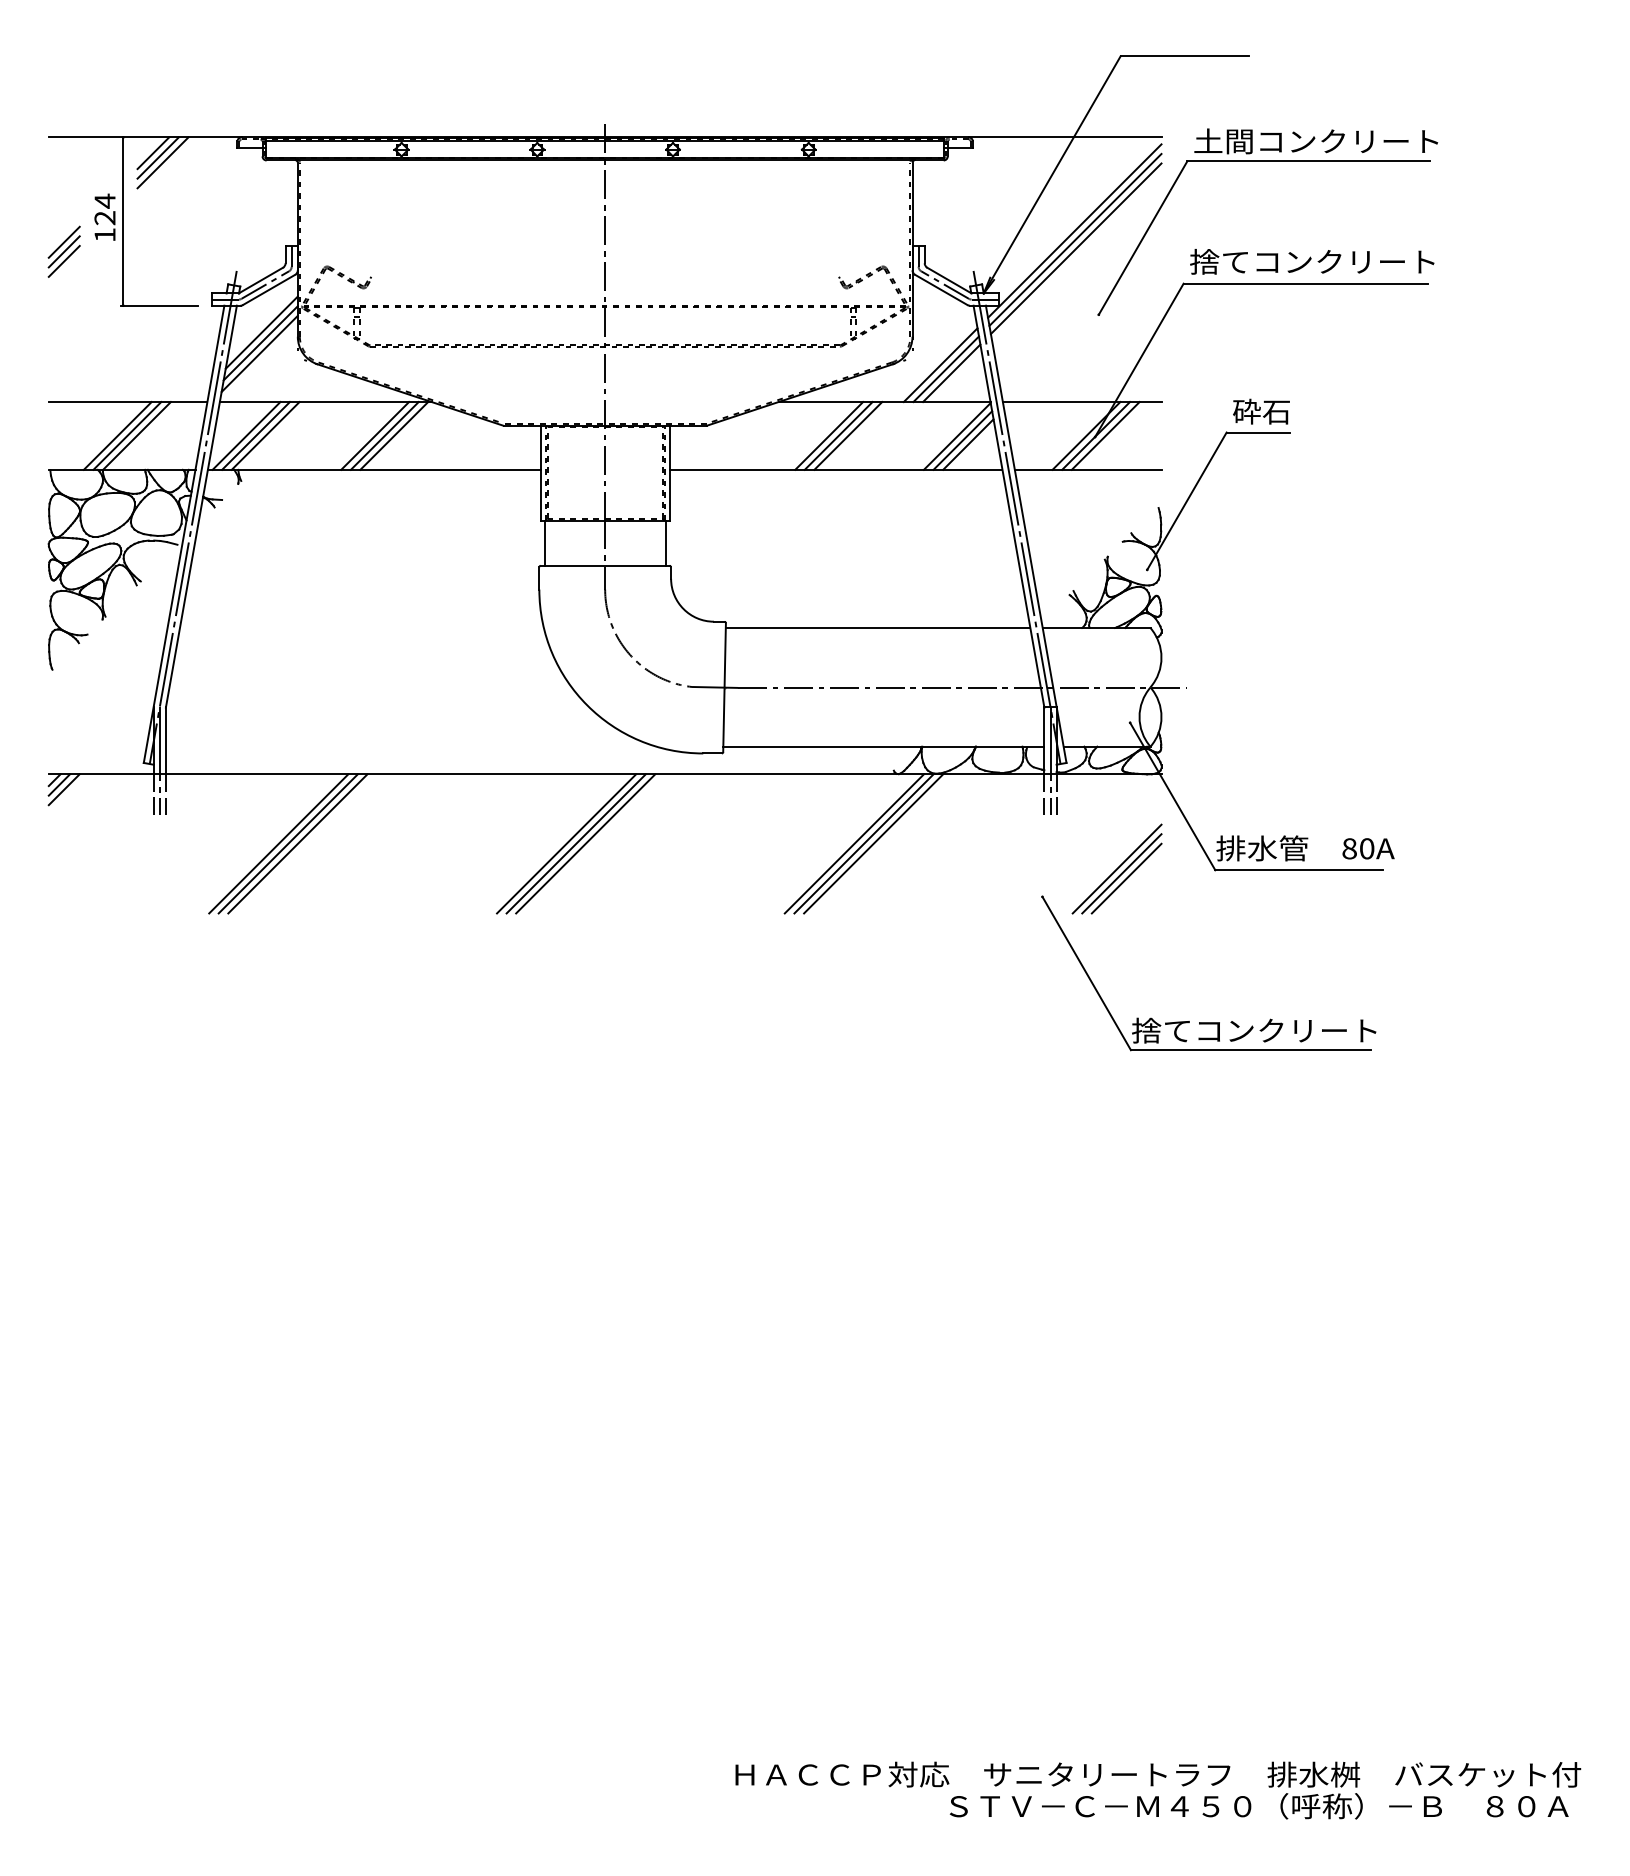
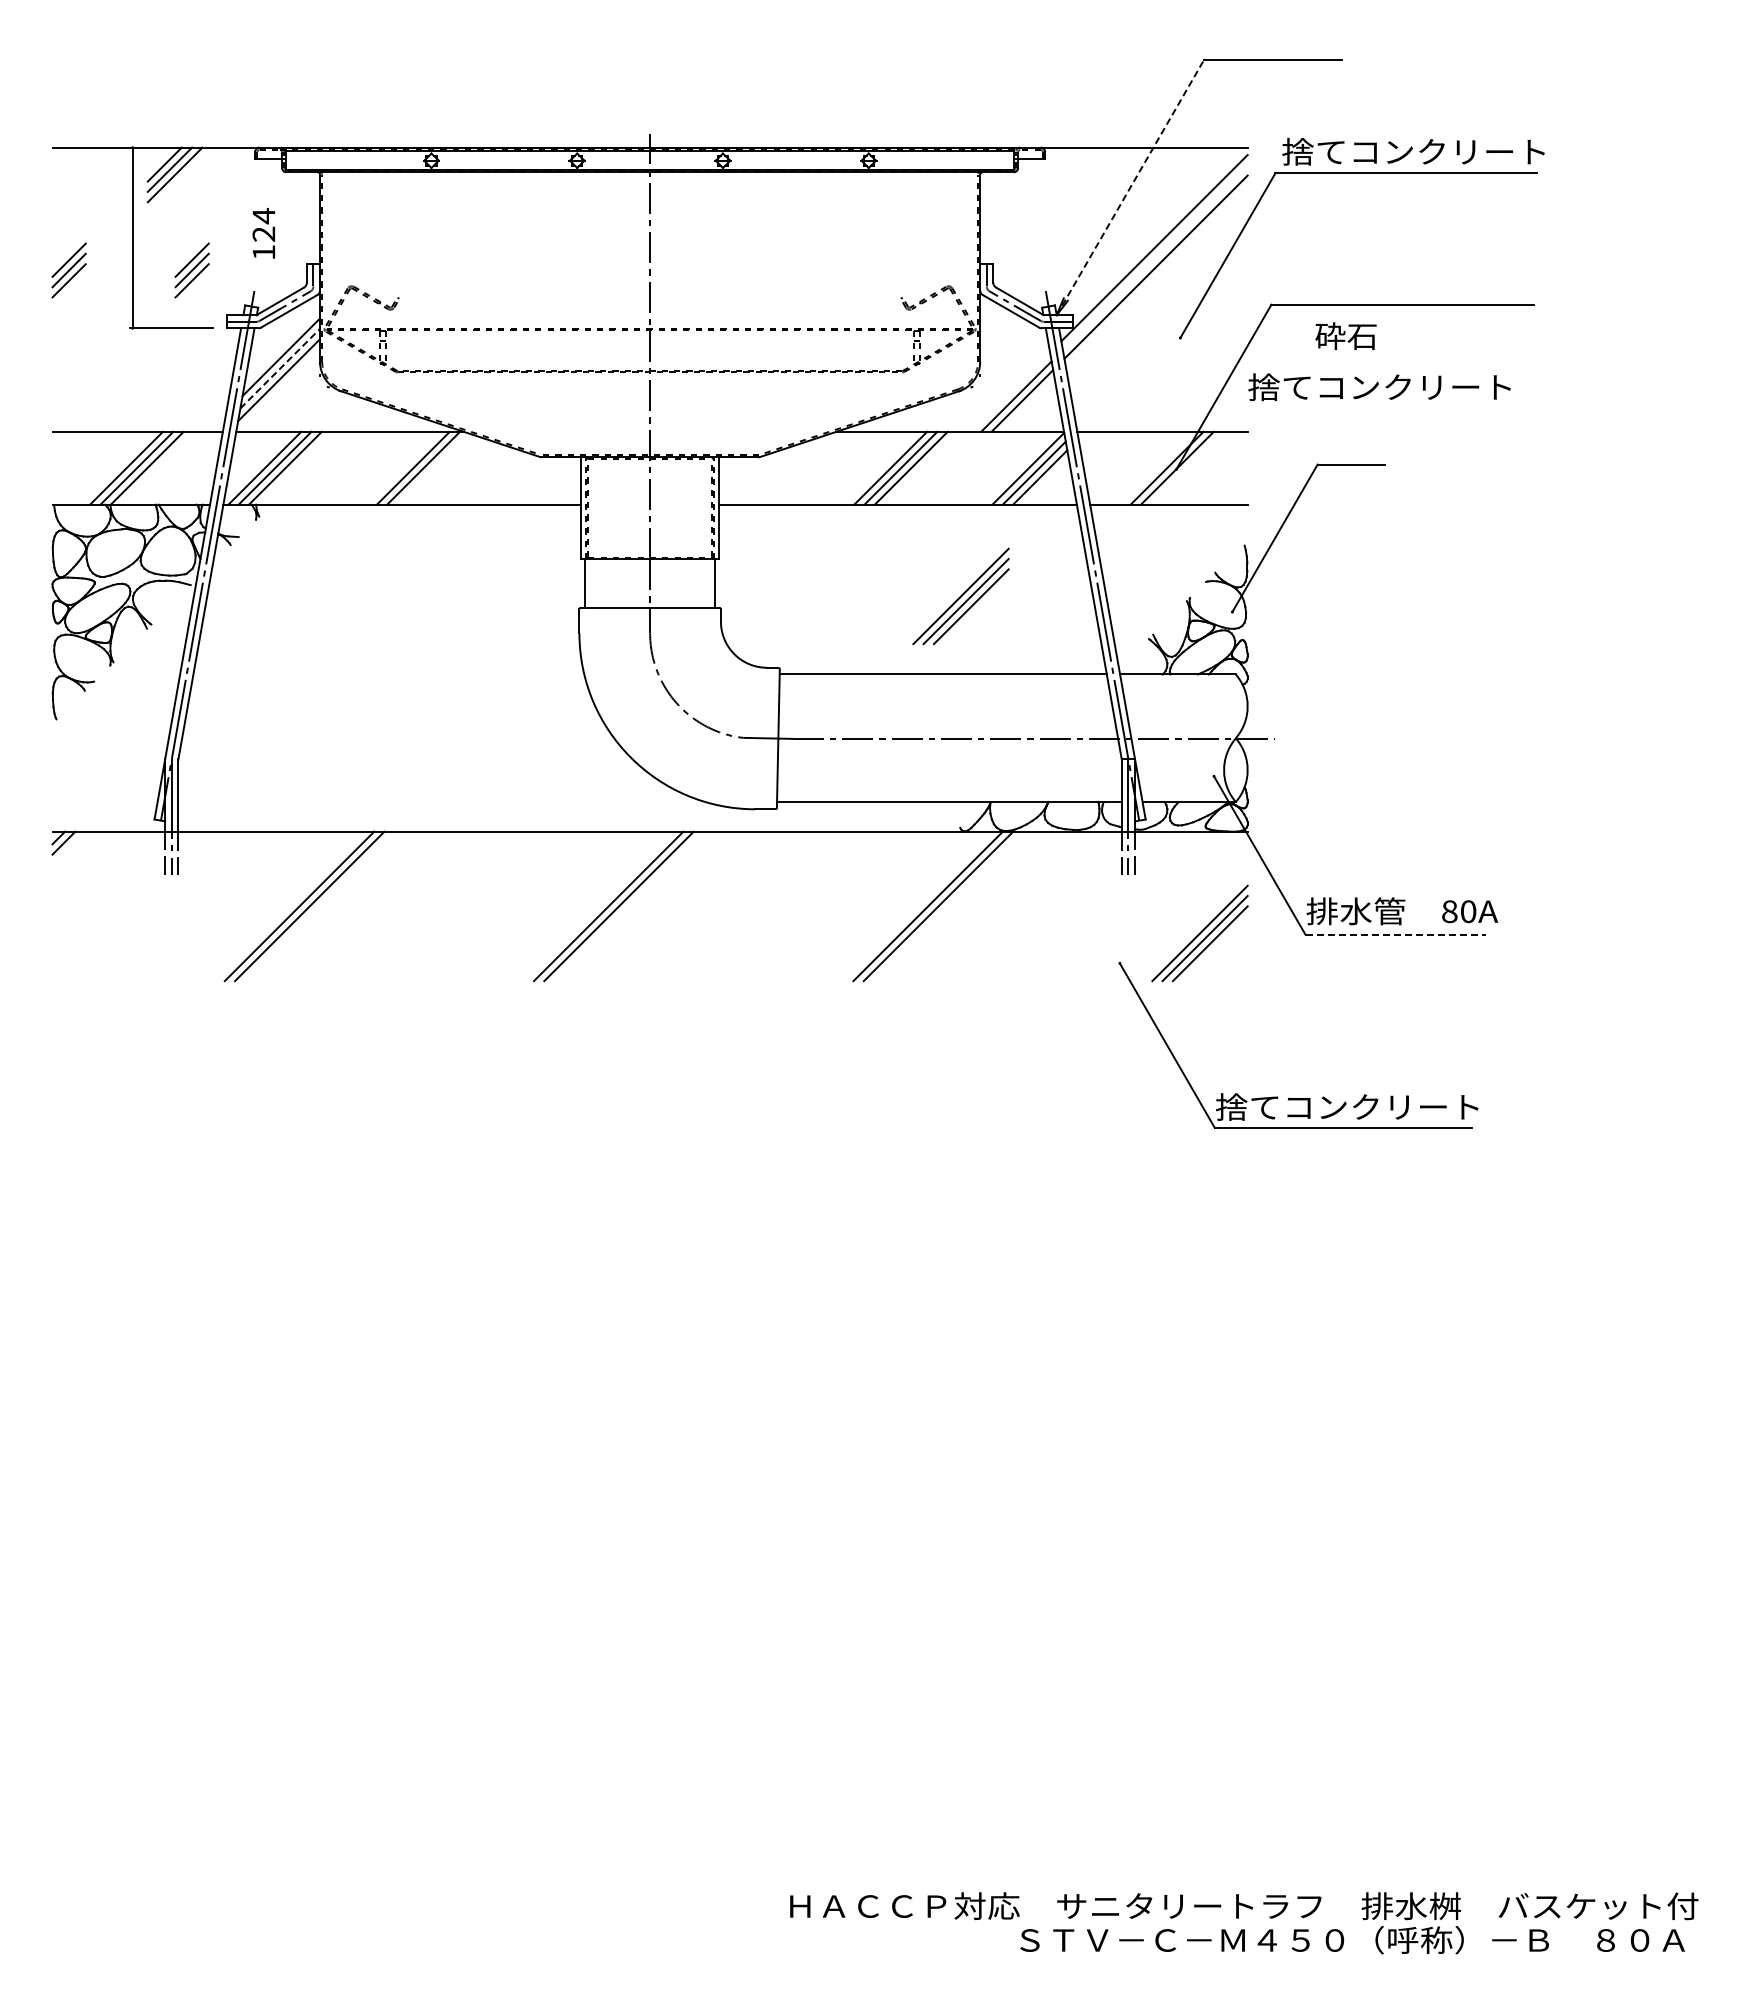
text: (1222, 141) -> (1313, 151), 土間コンクリート -> 捨てコンクリート
line: (1052, 174) -> (1130, 187), solid -> dashed
text: (104, 217) -> (263, 233), moved
line: (1074, 239) -> (1154, 257), removed
part: (178, 251) -> (191, 270), added
text: (1312, 262) -> (1379, 387), moved
line: (261, 343) -> (280, 368), solid -> dashed
line: (940, 364) -> (1010, 391), removed
text: (1260, 411) -> (1345, 335), moved
line: (374, 435) -> (402, 467), removed
line: (1105, 435) -> (1187, 467), removed
part: (894, 555) -> (960, 596), added
line: (63, 789) -> (68, 847), removed
line: (297, 843) -> (319, 906), removed
line: (585, 843) -> (628, 906), removed
line: (854, 843) -> (917, 906), removed
line: (1300, 870) -> (1396, 934), solid -> dashed

